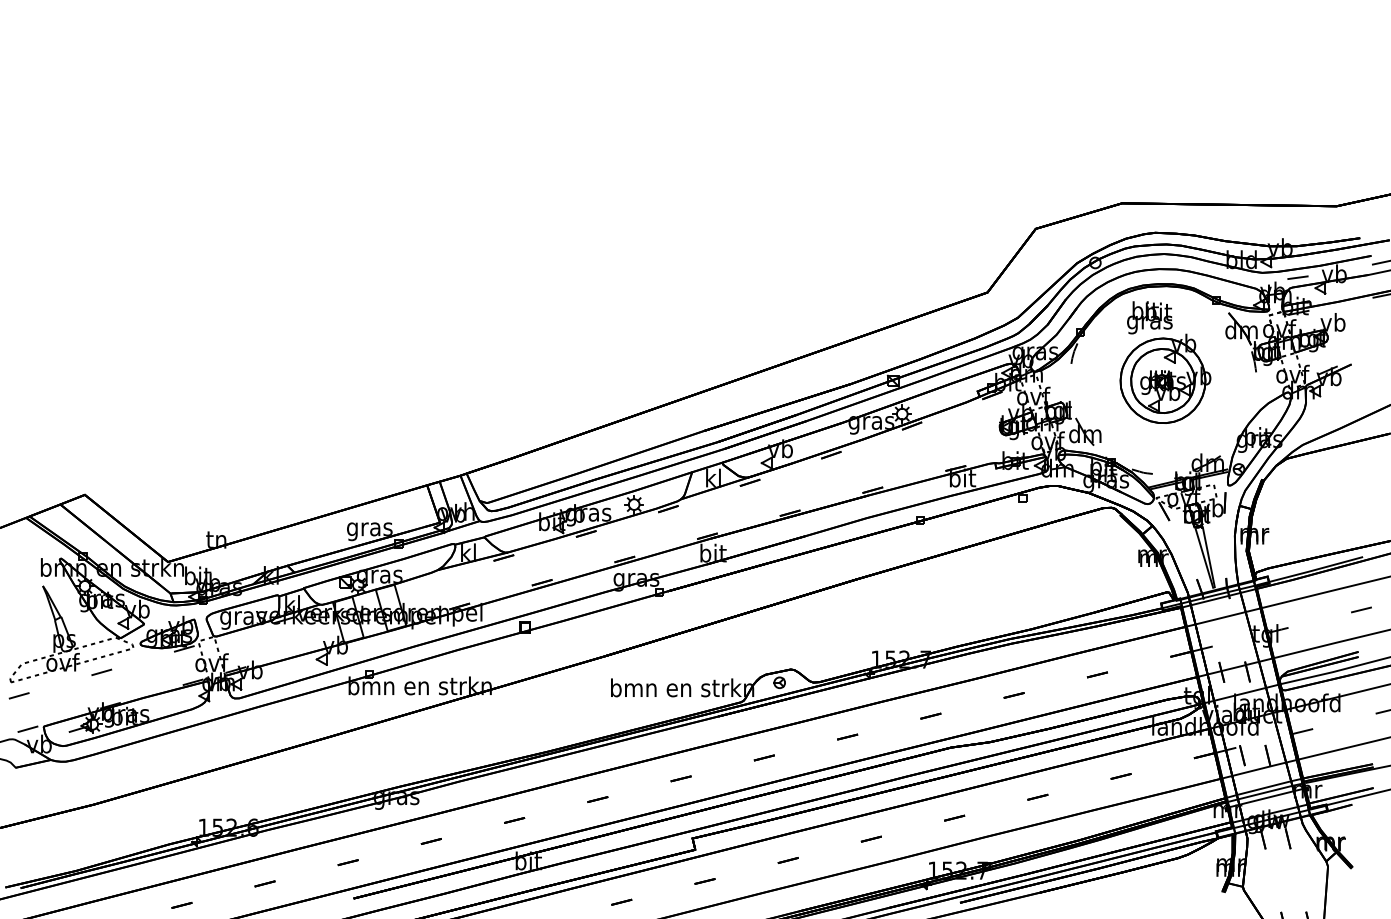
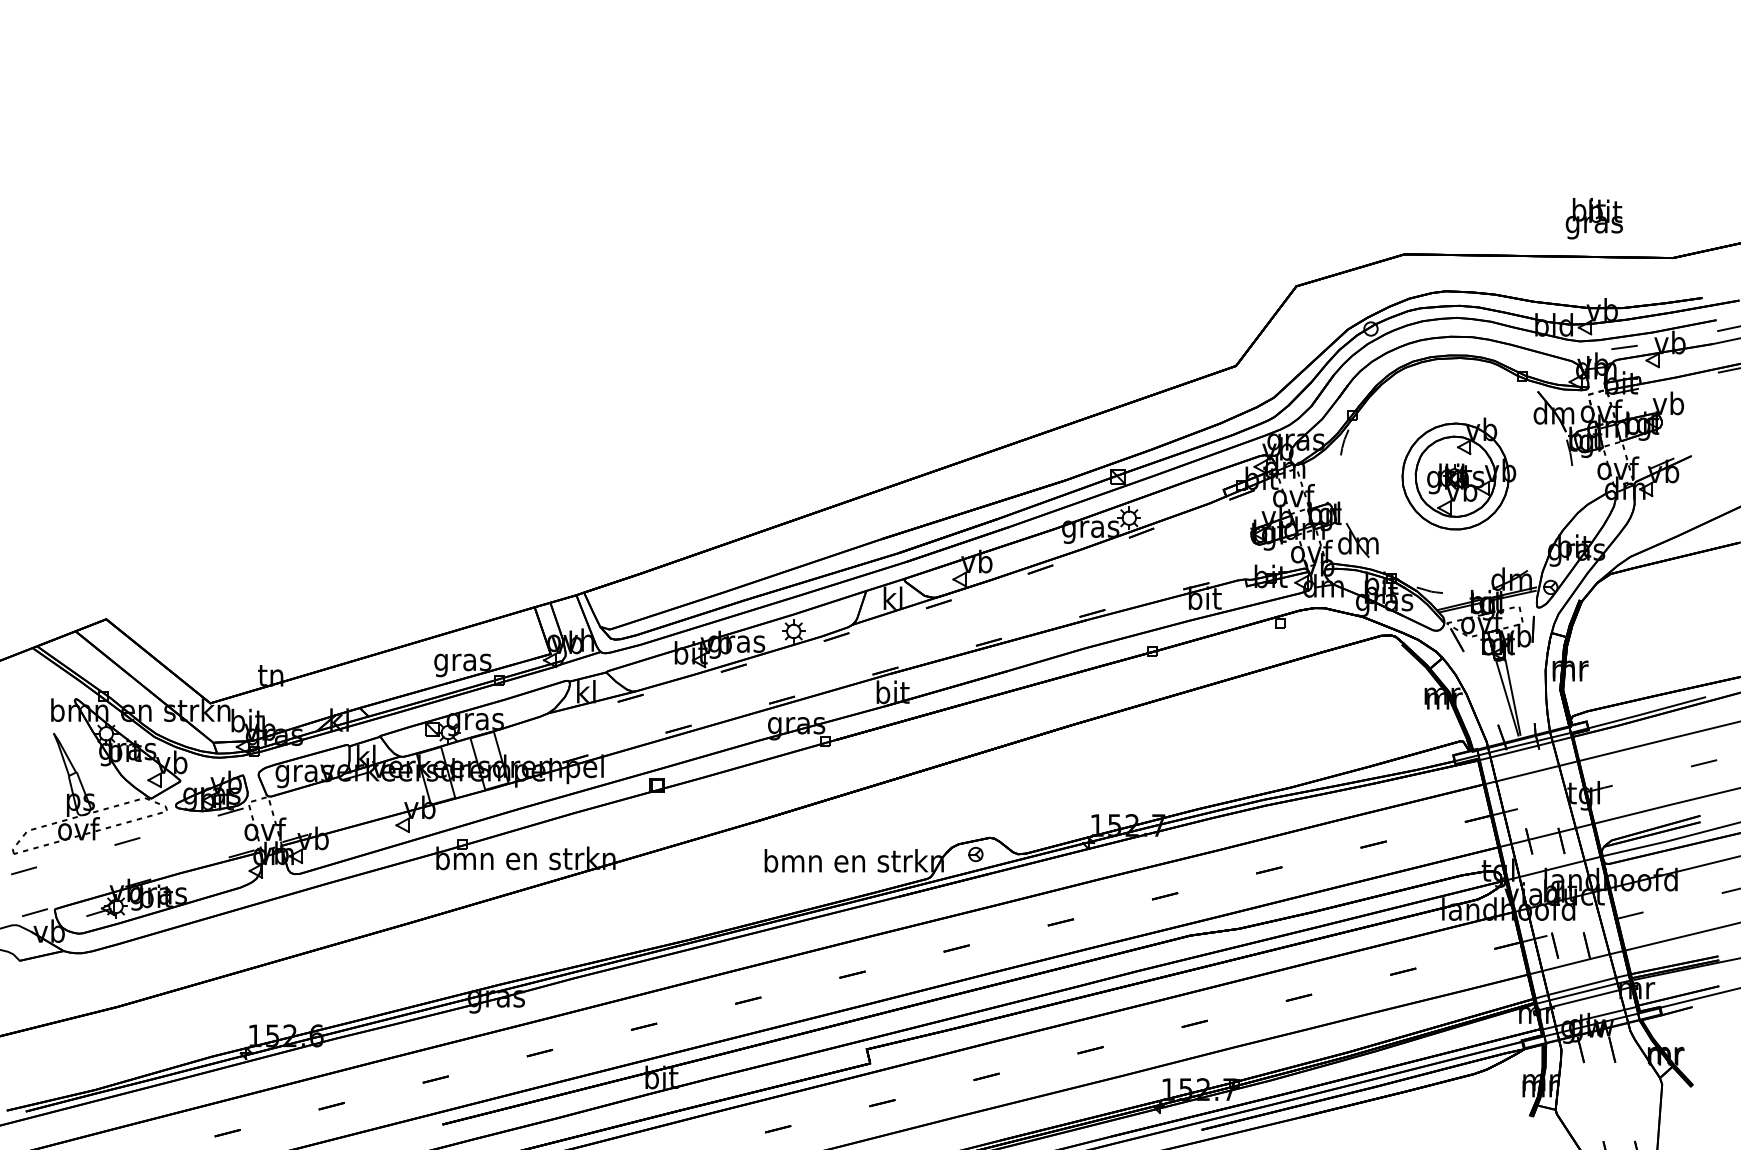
text: (1149, 317) -> (1593, 218), moved

